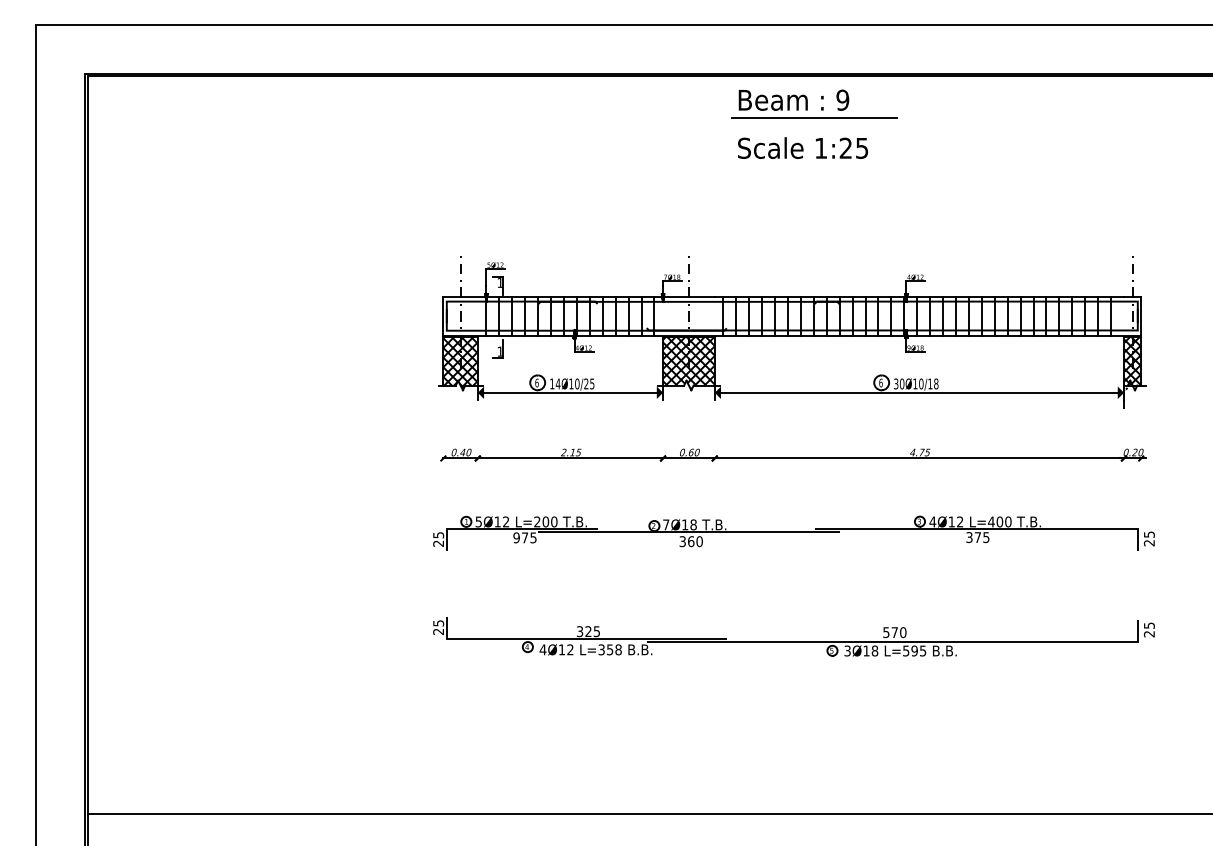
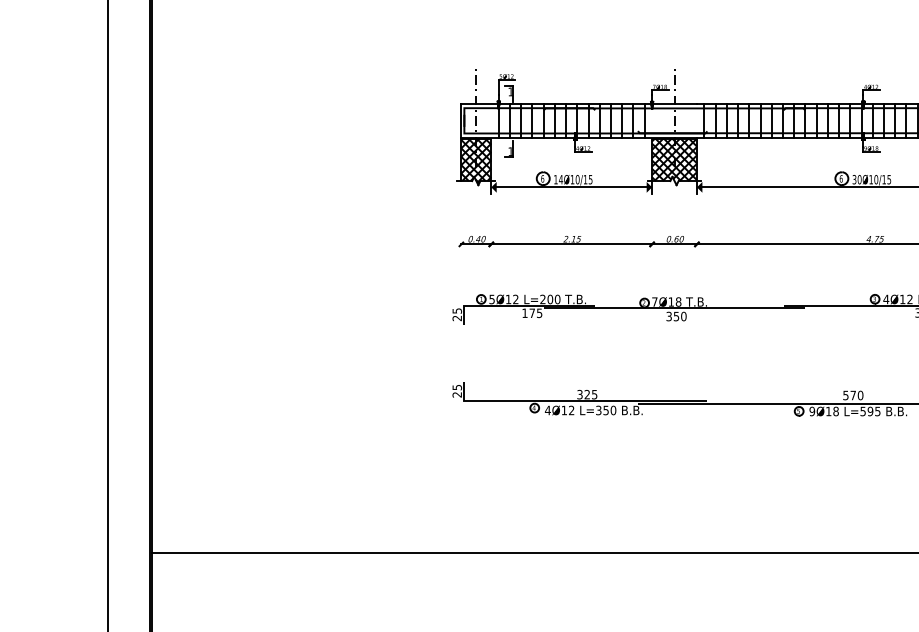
text: (586, 383) -> (585, 179), 14Ø10/25 -> 14Ø10/15
text: (936, 383) -> (889, 179), 30Ø10/18 -> 30Ø10/15
text: (516, 537) -> (524, 312), 975 -> 175
text: (691, 541) -> (676, 316), 360 -> 350
text: (618, 649) -> (613, 410), L=358 -> L=350
text: (847, 650) -> (812, 411), 3Ø18 -> 9Ø18

